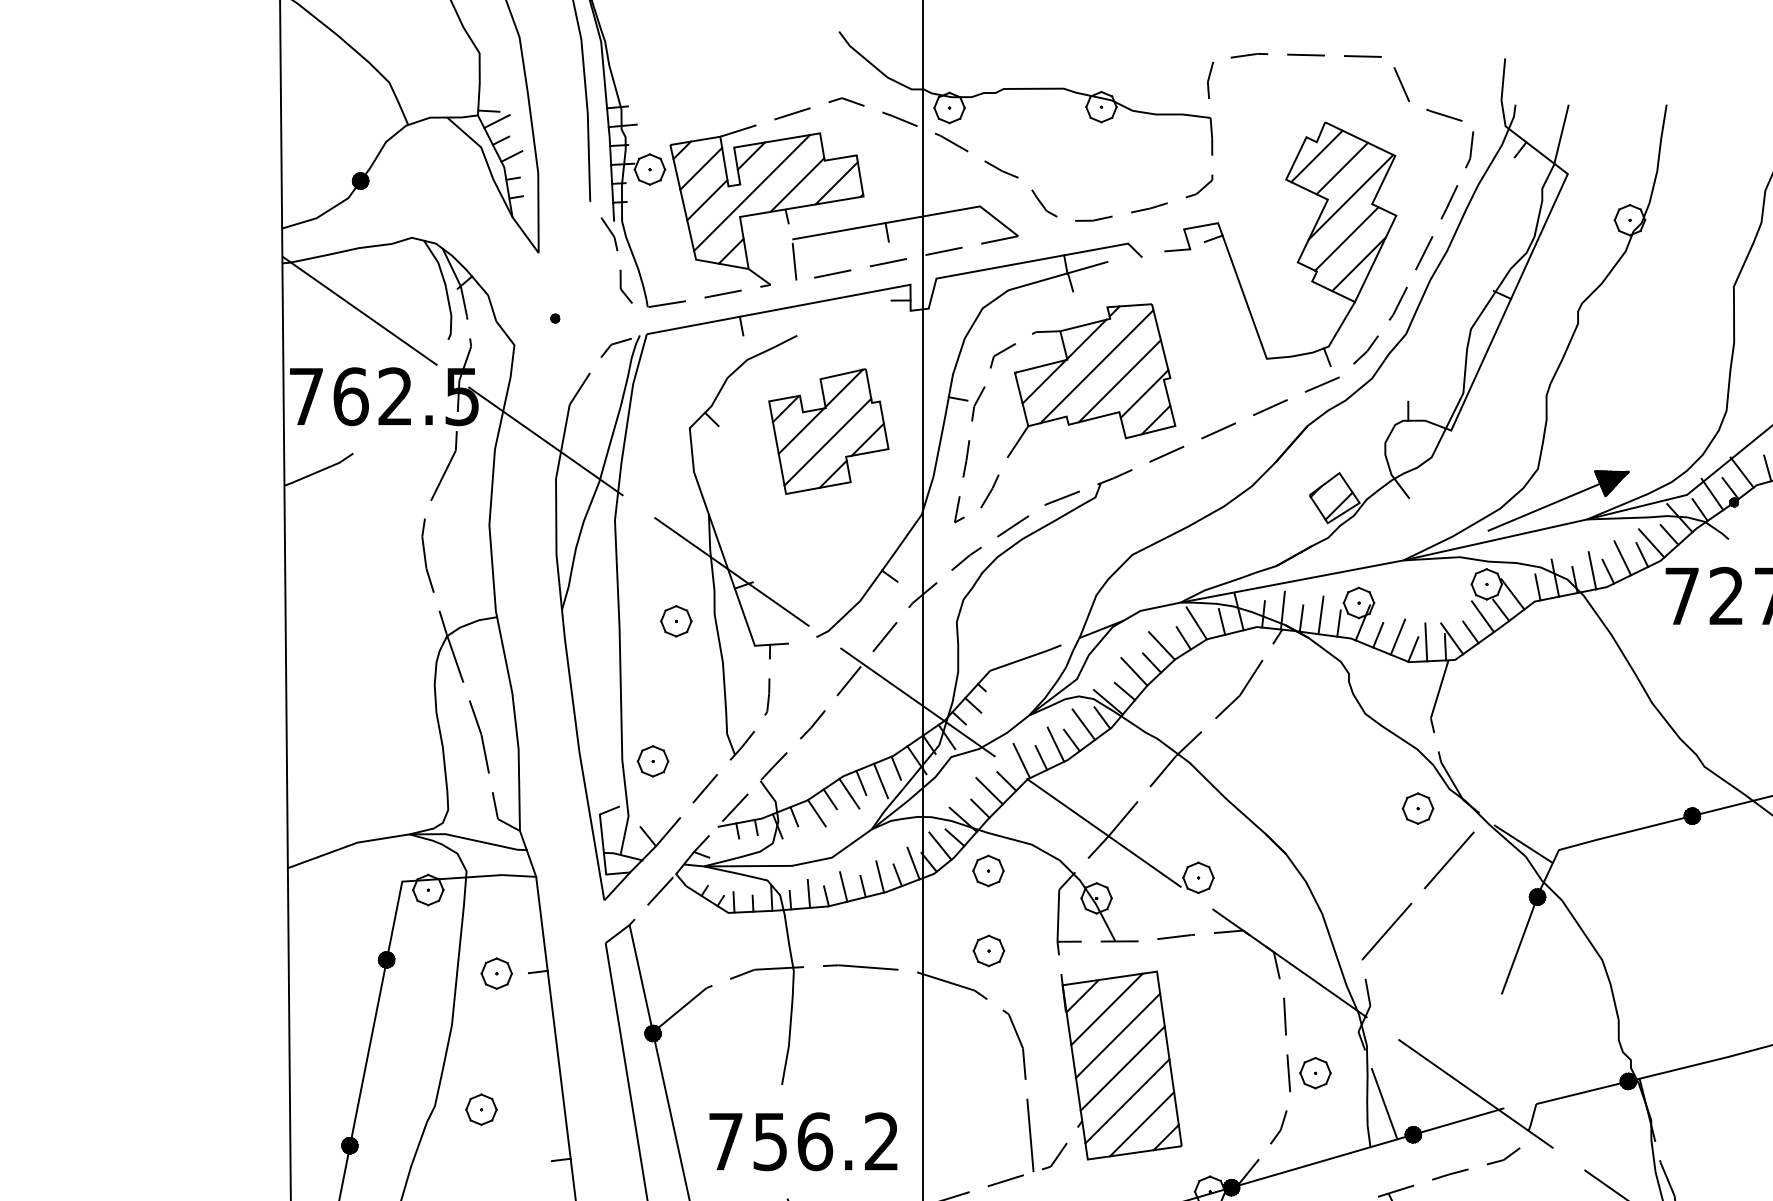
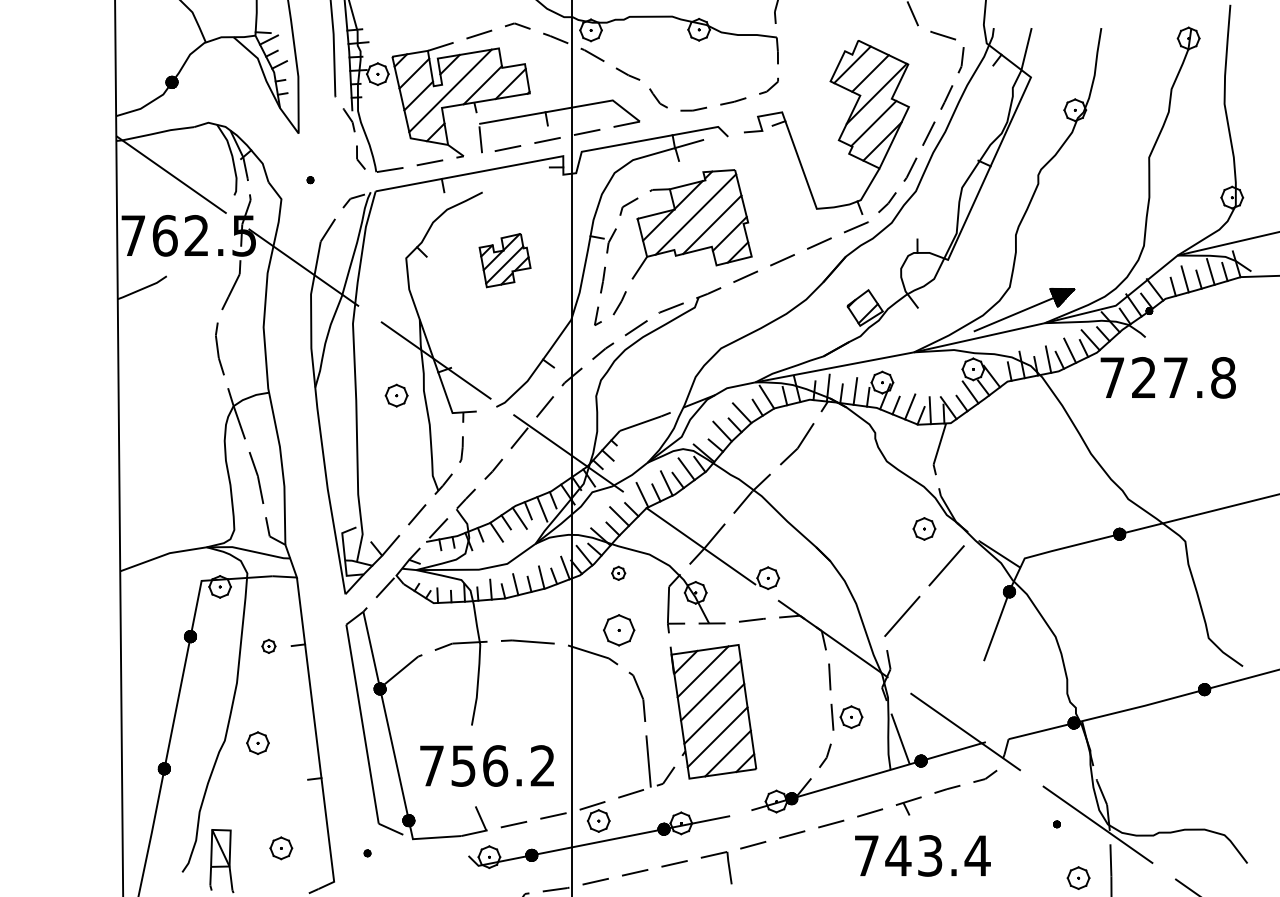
part: (827, 431) -> (504, 260), size x0.6
part: (652, 761) -> (379, 495), removed
part: (988, 871) -> (618, 573), size x0.6
part: (988, 949) -> (618, 629), size x1.4
part: (496, 973) -> (268, 646), size x0.6

